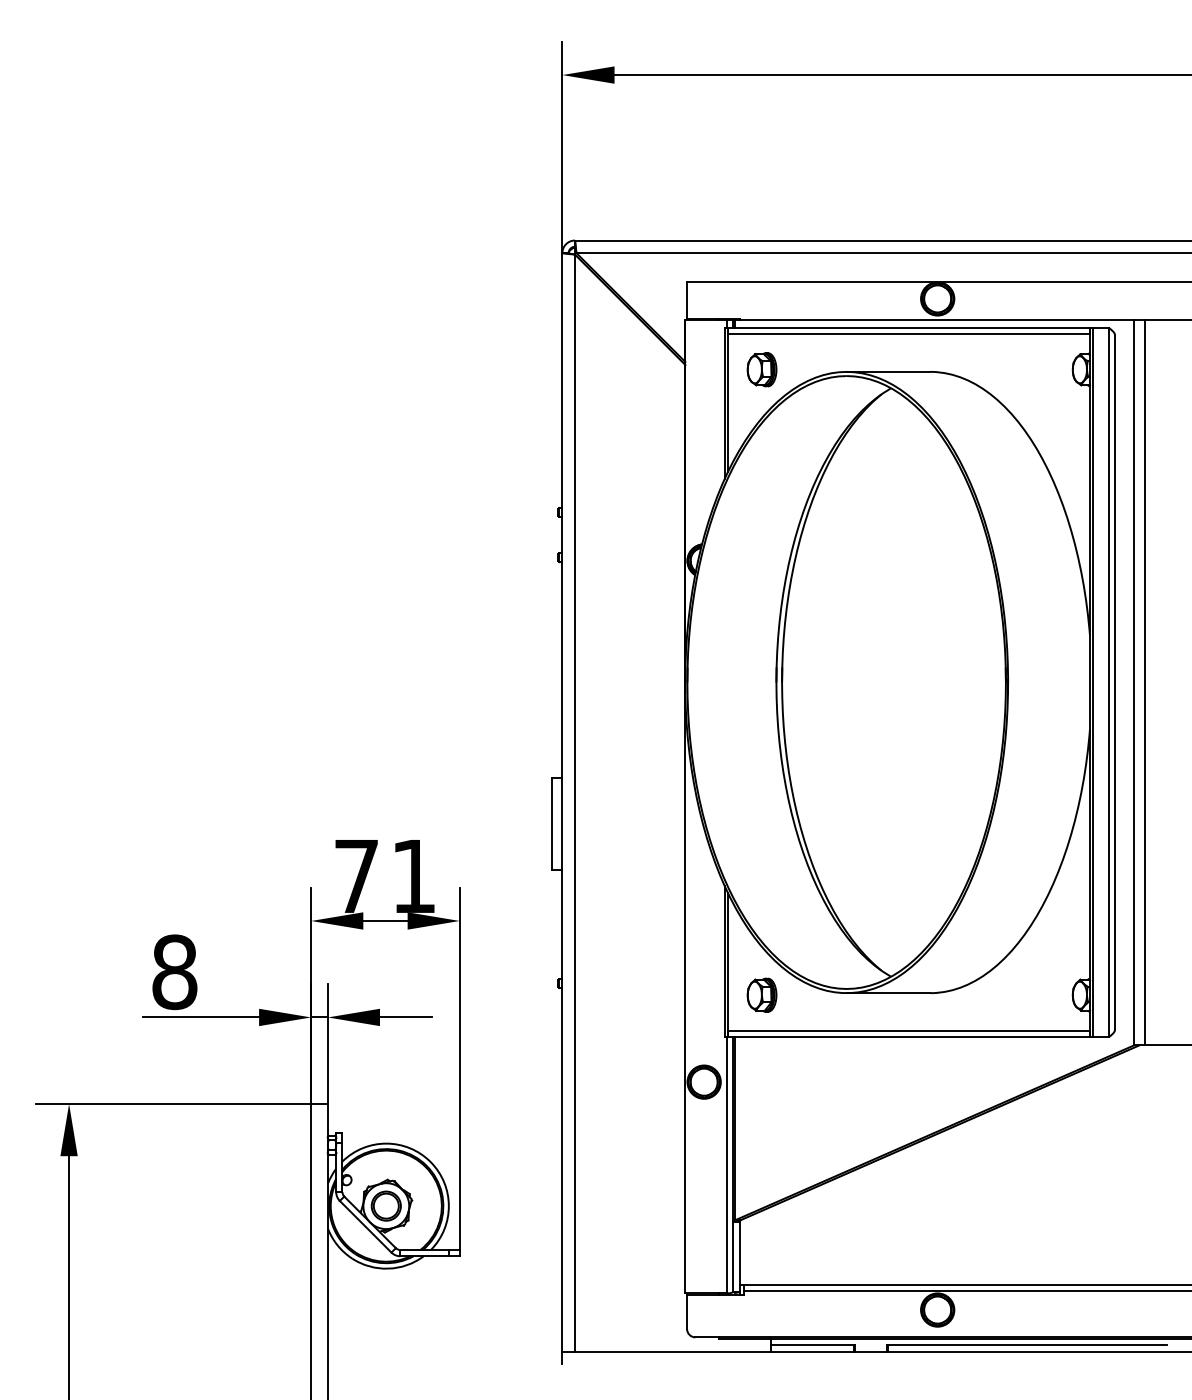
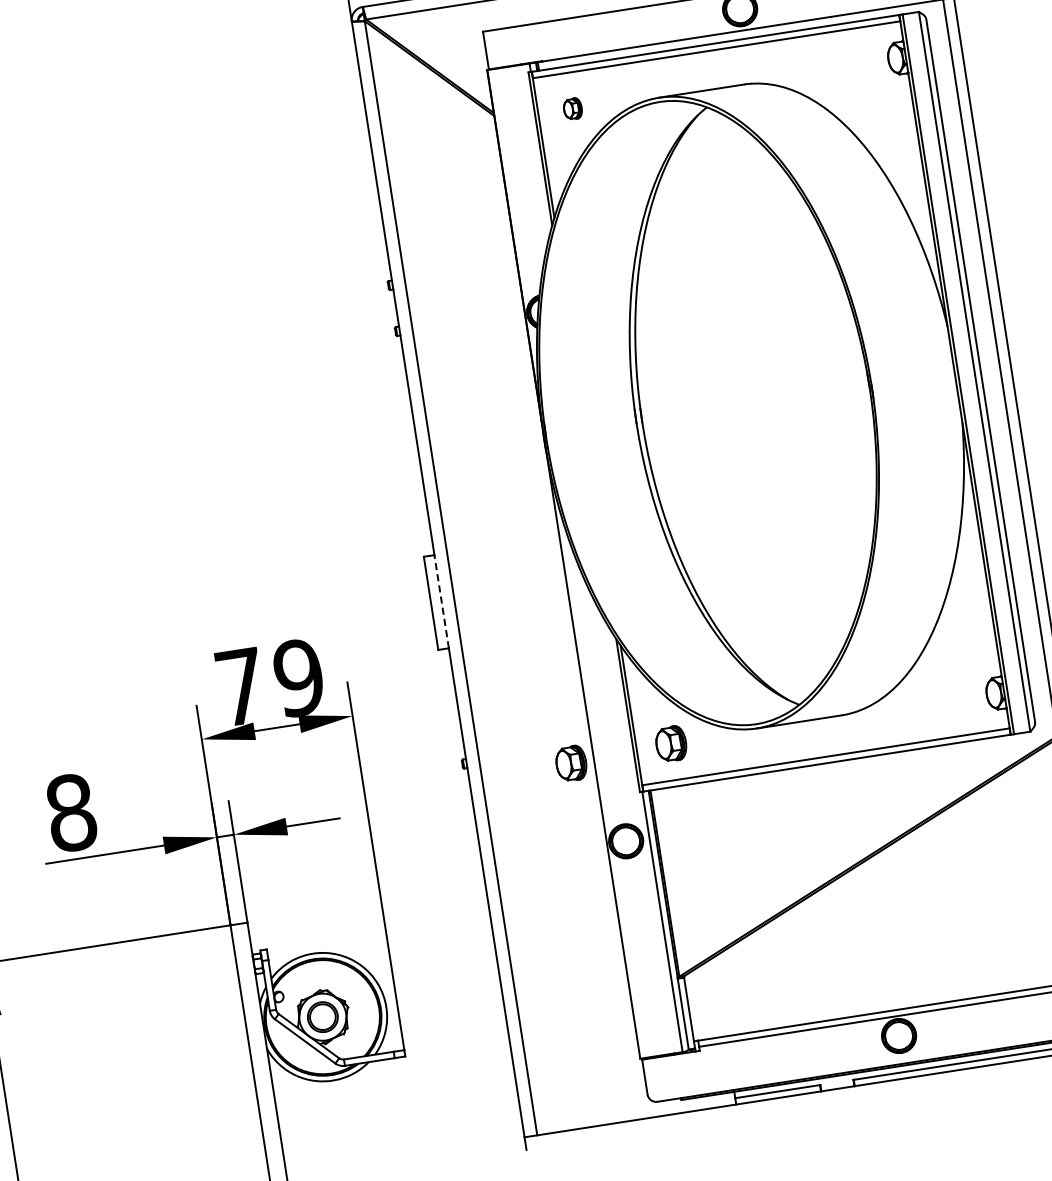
part: (761, 369) -> (572, 108), size x0.6
line: (562, 824) -> (441, 601), solid -> dashed
text: (413, 876) -> (298, 678), 71 -> 79
part: (662, 998) -> (570, 762), added

